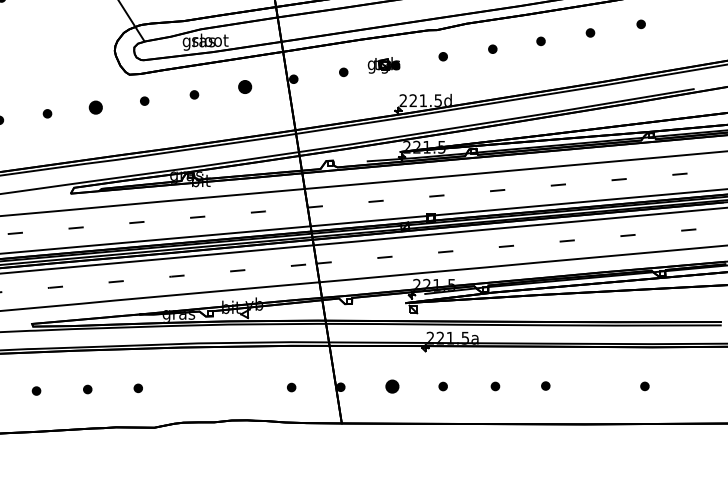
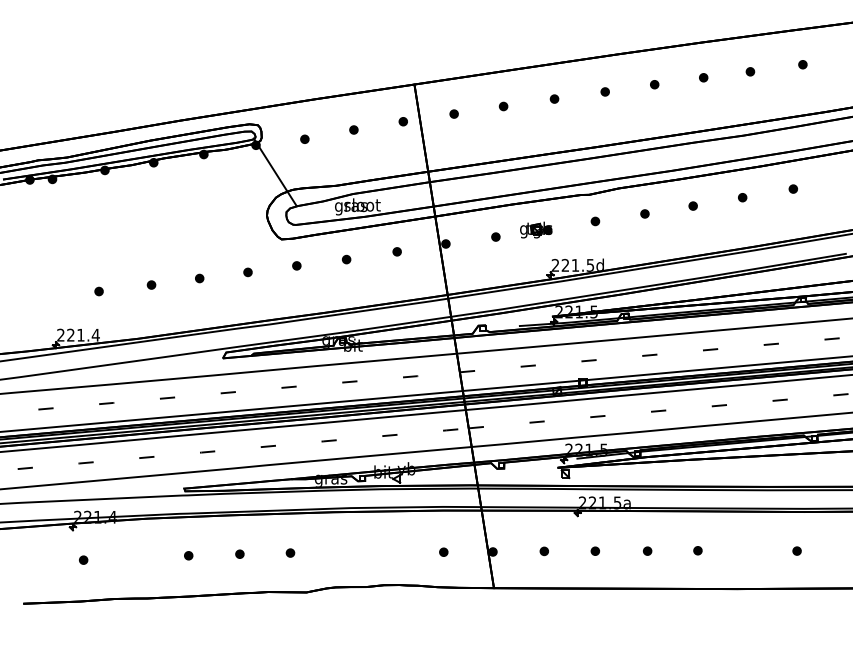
part: (244, 86) -> (396, 251), size x0.62
part: (95, 107) -> (247, 272), size x0.62
part: (391, 386) -> (543, 551), size x0.62

